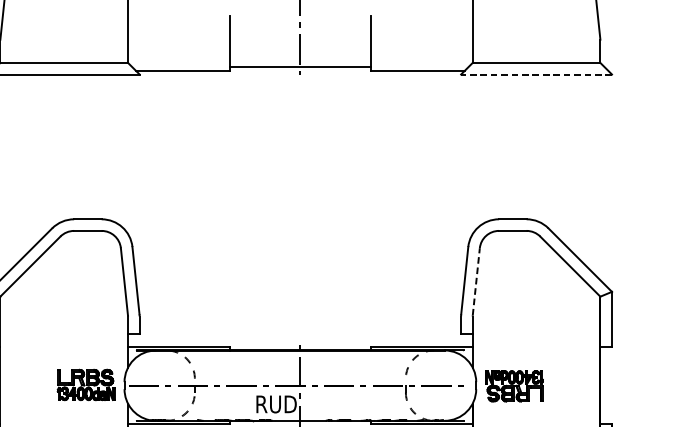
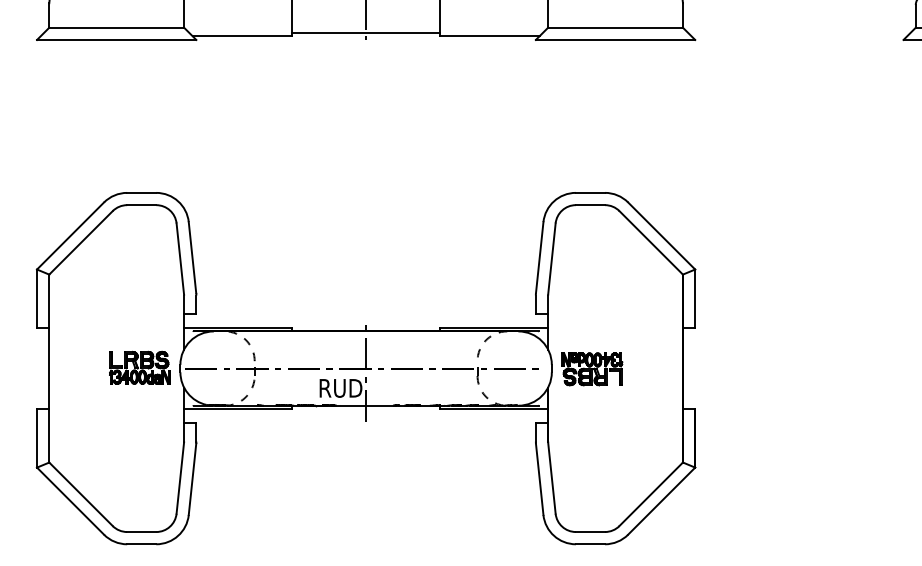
line: (536, 74) -> (615, 39), dashed -> solid
line: (475, 281) -> (551, 258), dashed -> solid

